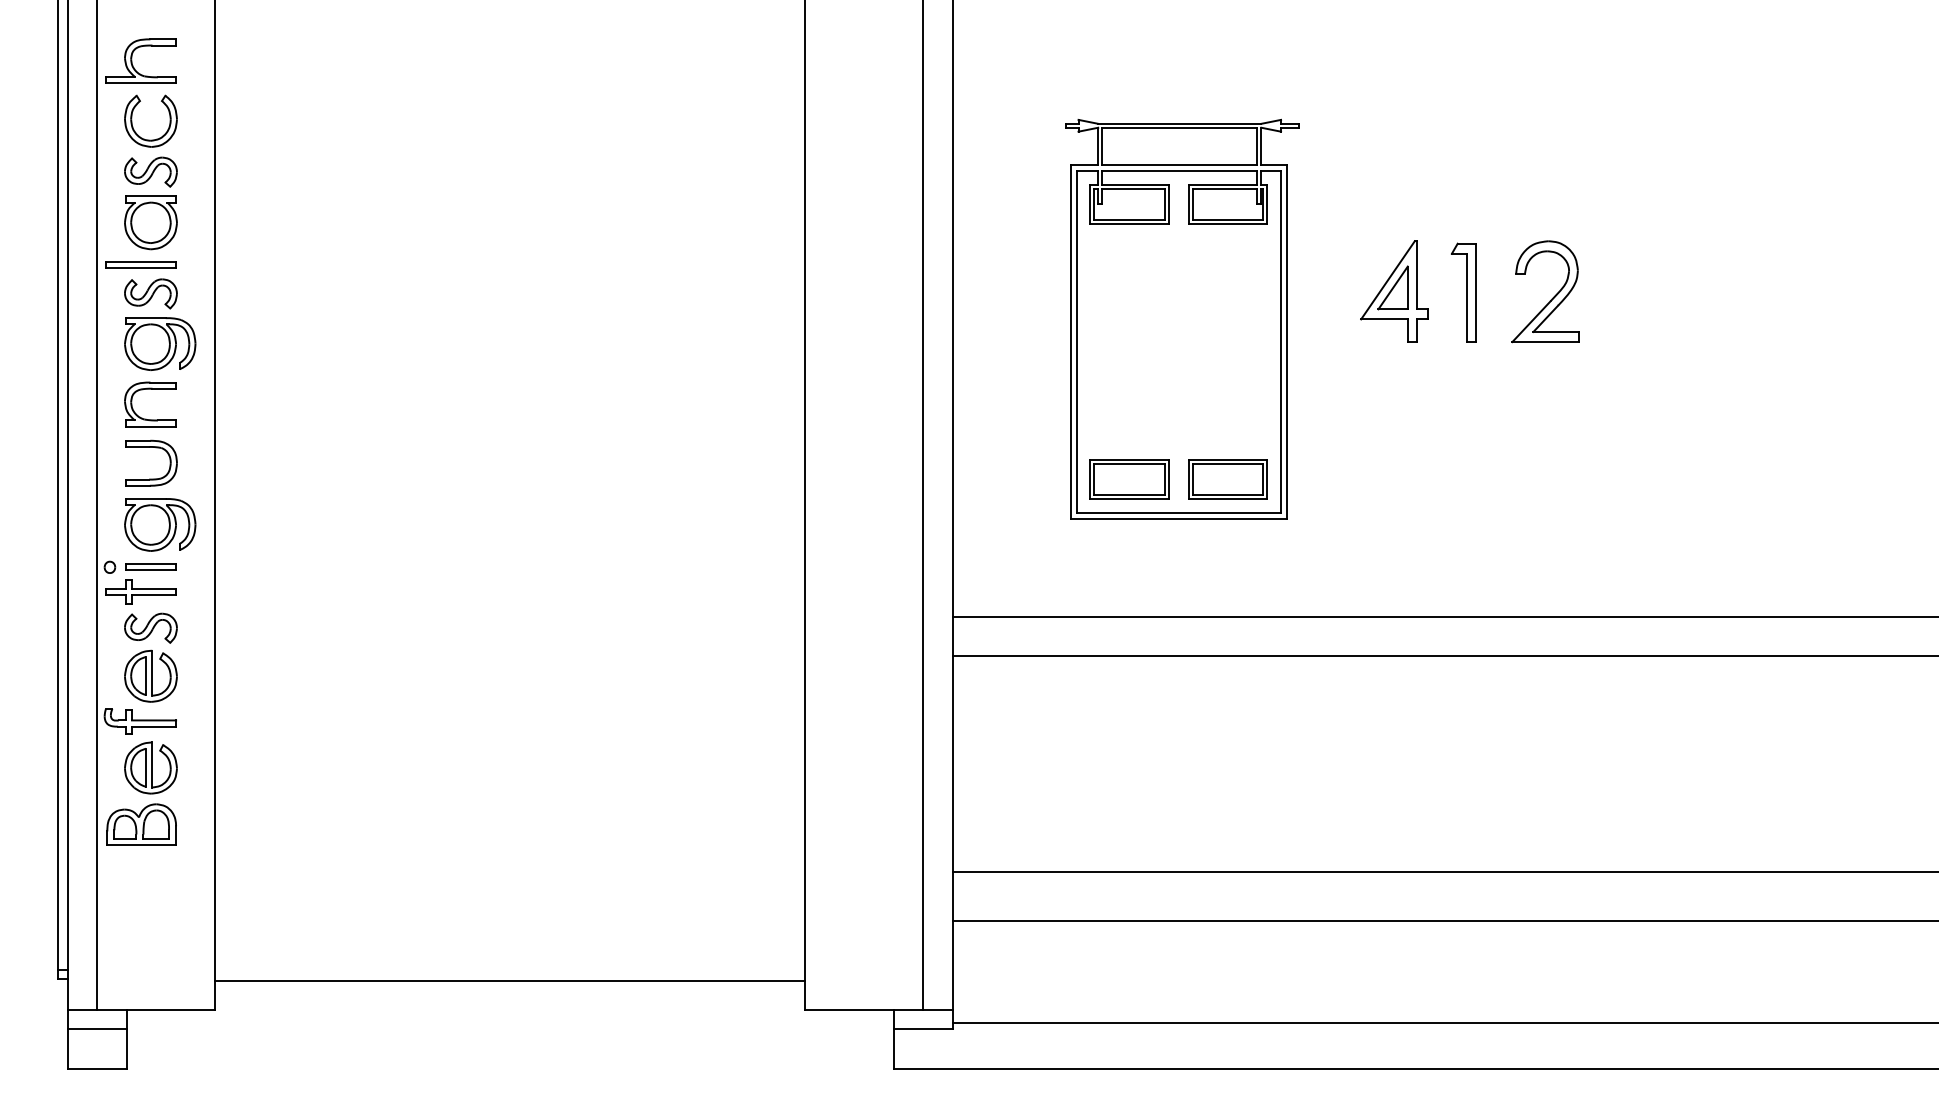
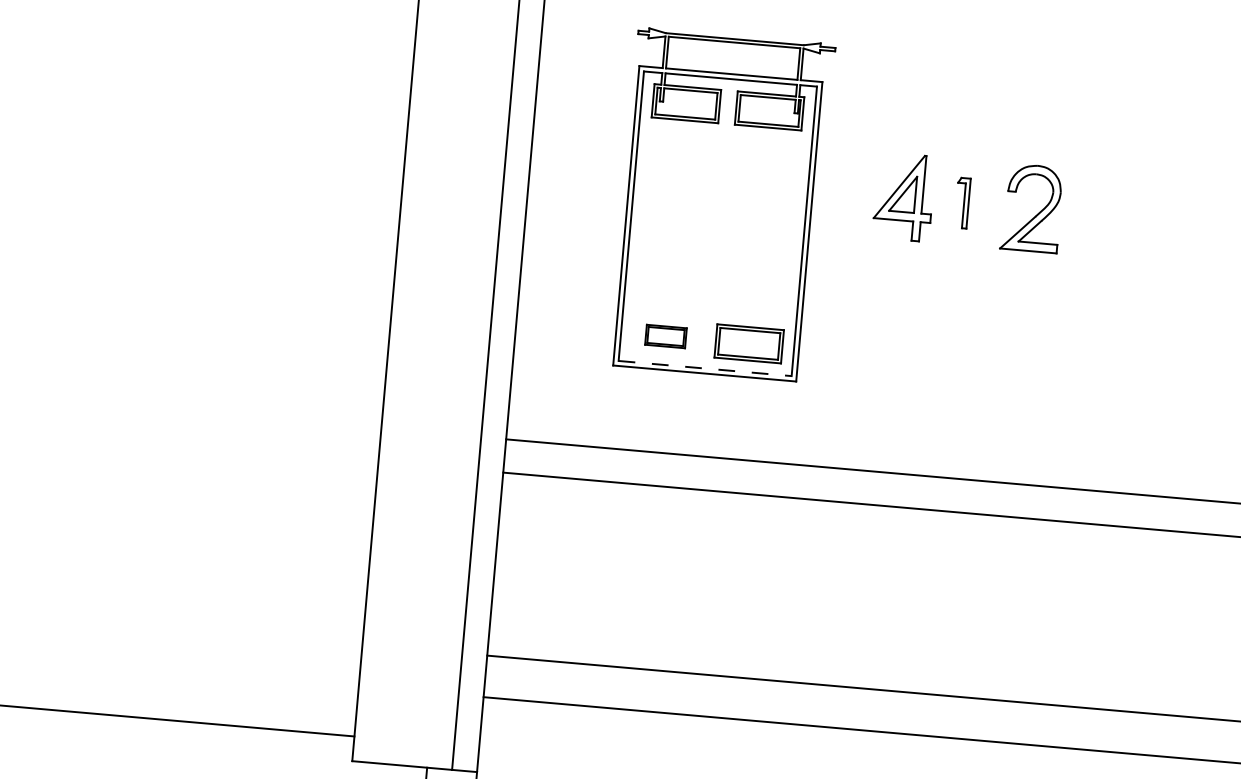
part: (1463, 292) -> (962, 202), size x0.6
part: (1129, 479) -> (665, 336), size x0.6
line: (1179, 513) -> (705, 368), solid -> dashed

